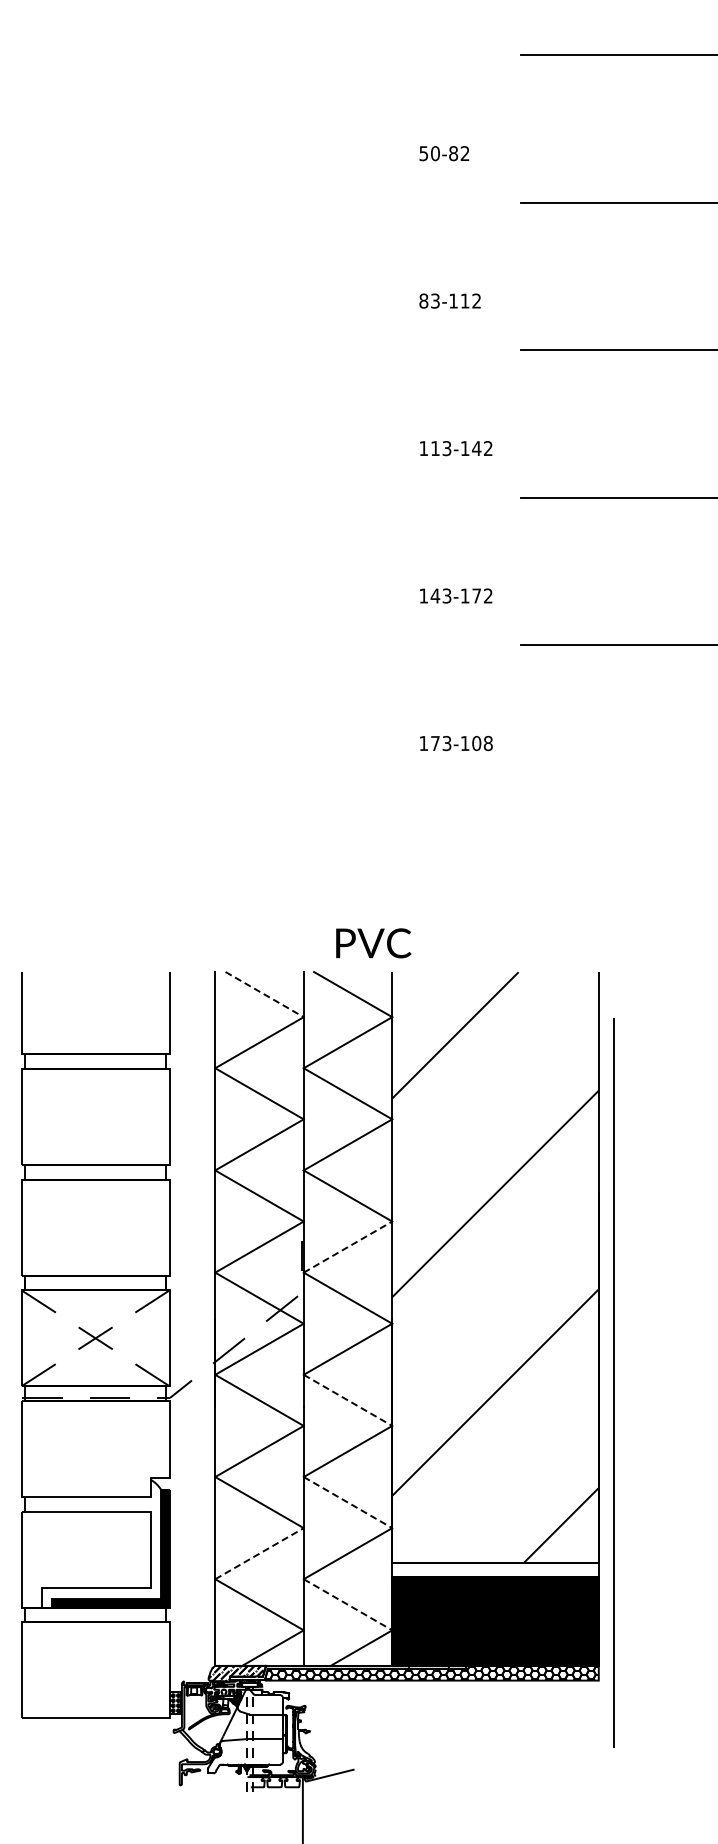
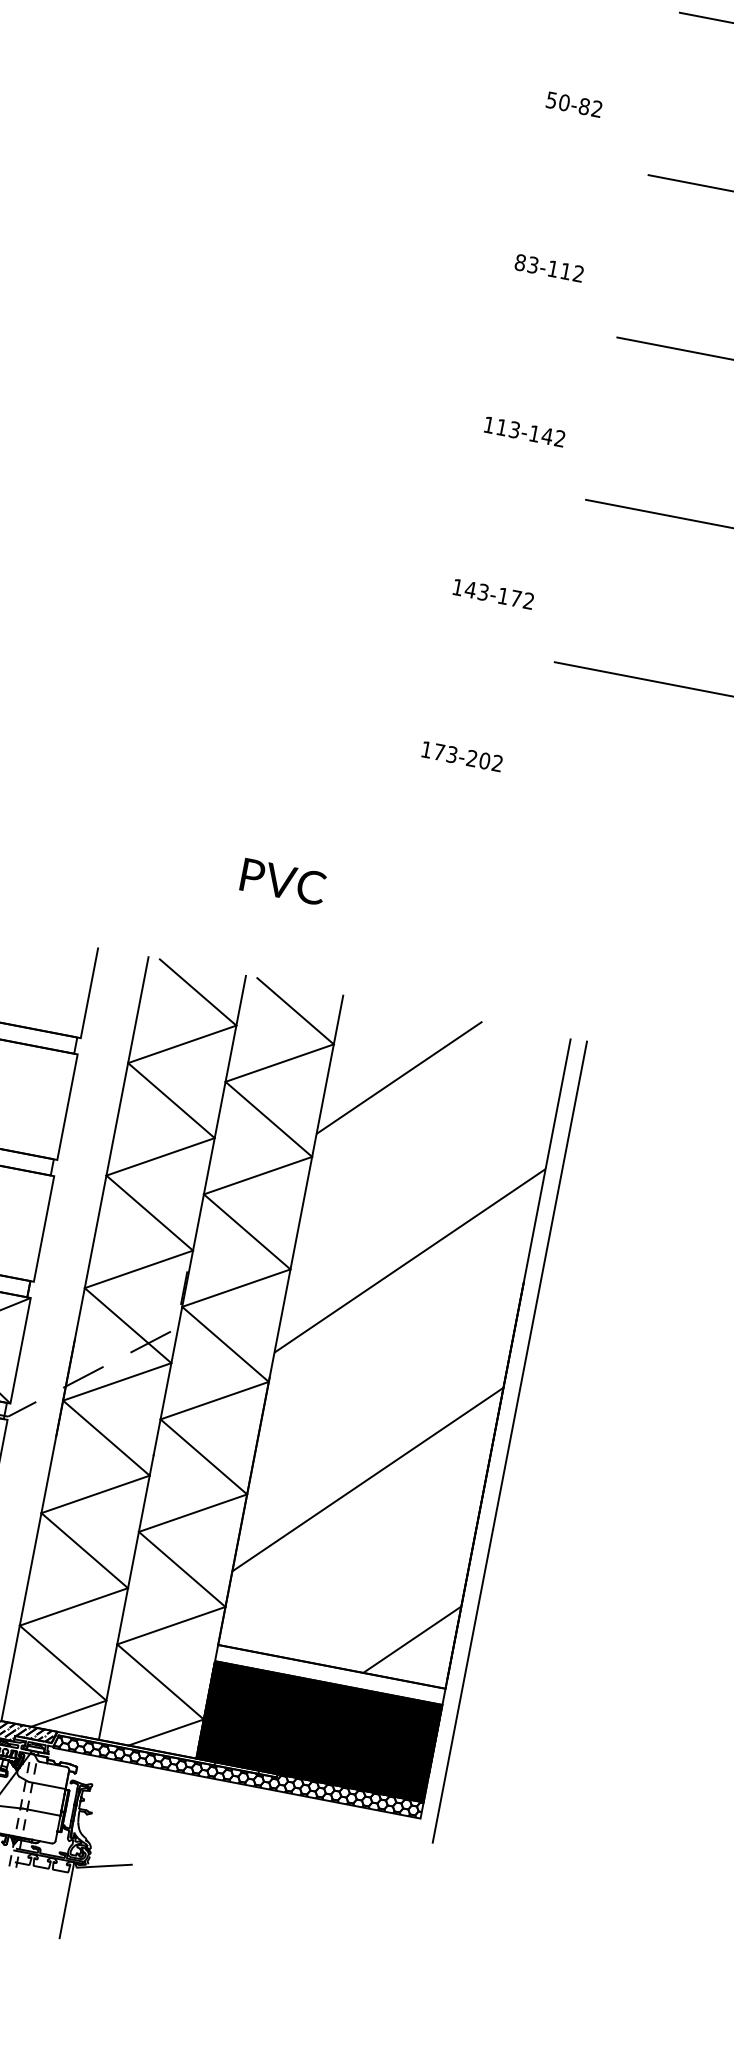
text: (476, 743) -> (484, 760), 173-108 -> 173-202
text: (373, 943) -> (283, 882), moved
line: (265, 994) -> (199, 992), dashed -> solid
line: (348, 1246) -> (237, 1287), dashed -> solid
line: (613, 1382) -> (509, 1441), moved
line: (348, 1400) -> (204, 1457), dashed -> solid
line: (348, 1502) -> (182, 1569), dashed -> solid
line: (259, 1553) -> (73, 1606), dashed -> solid
line: (348, 1605) -> (160, 1682), dashed -> solid

